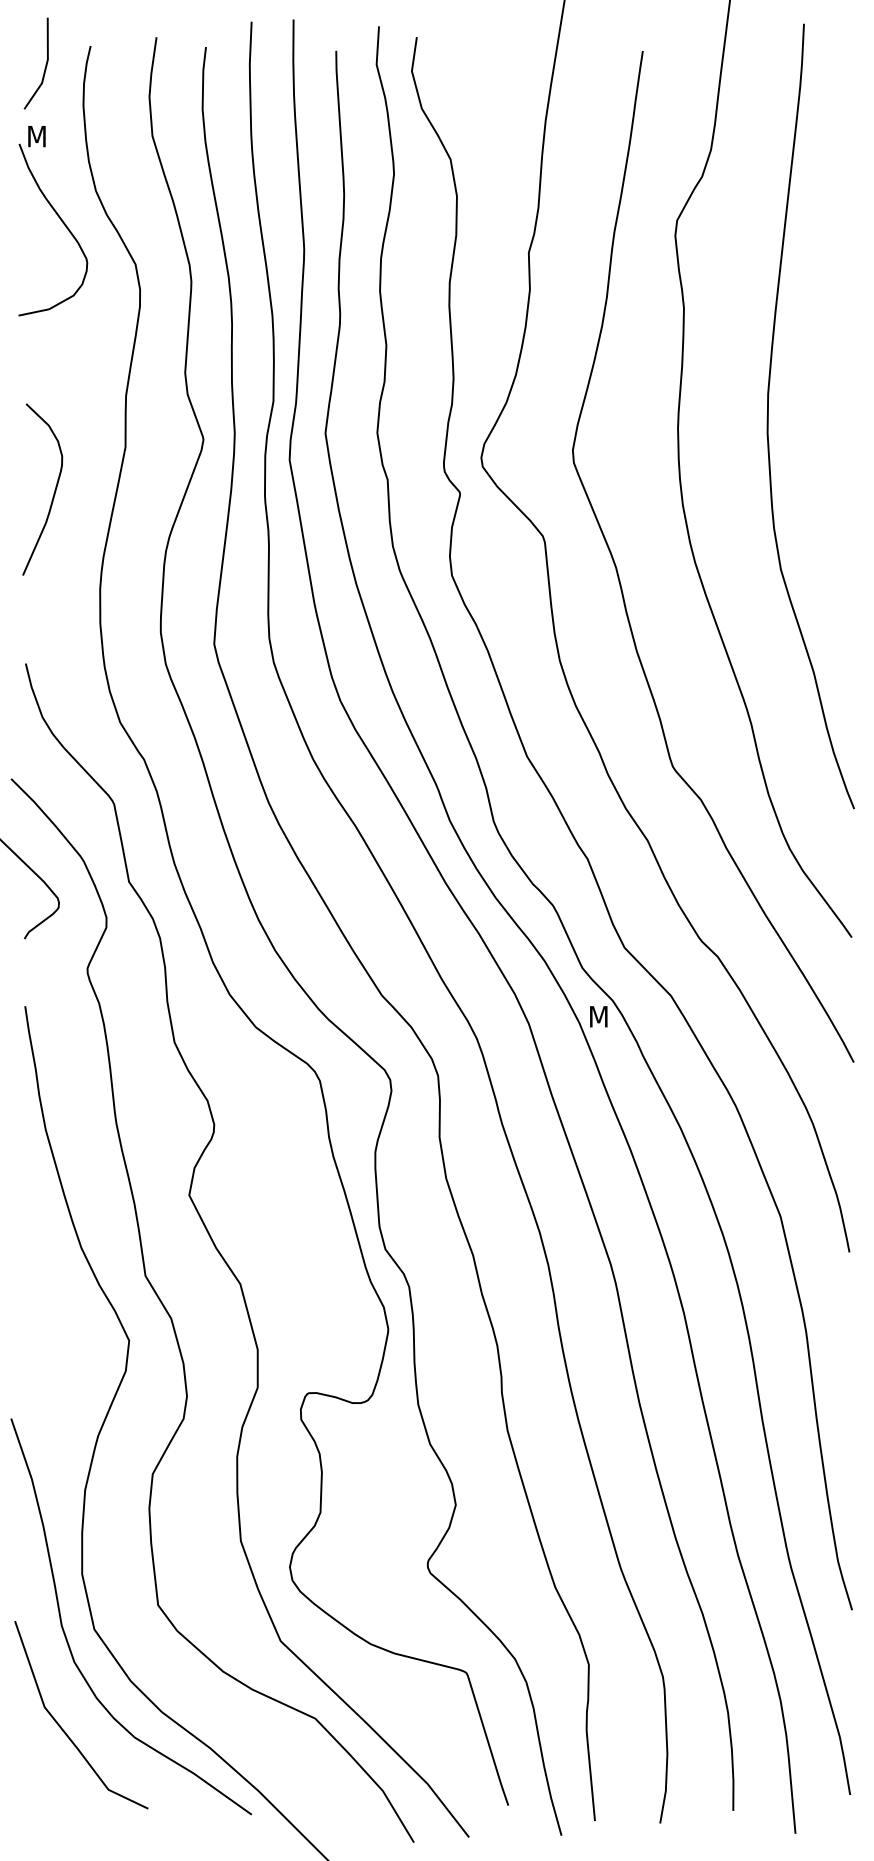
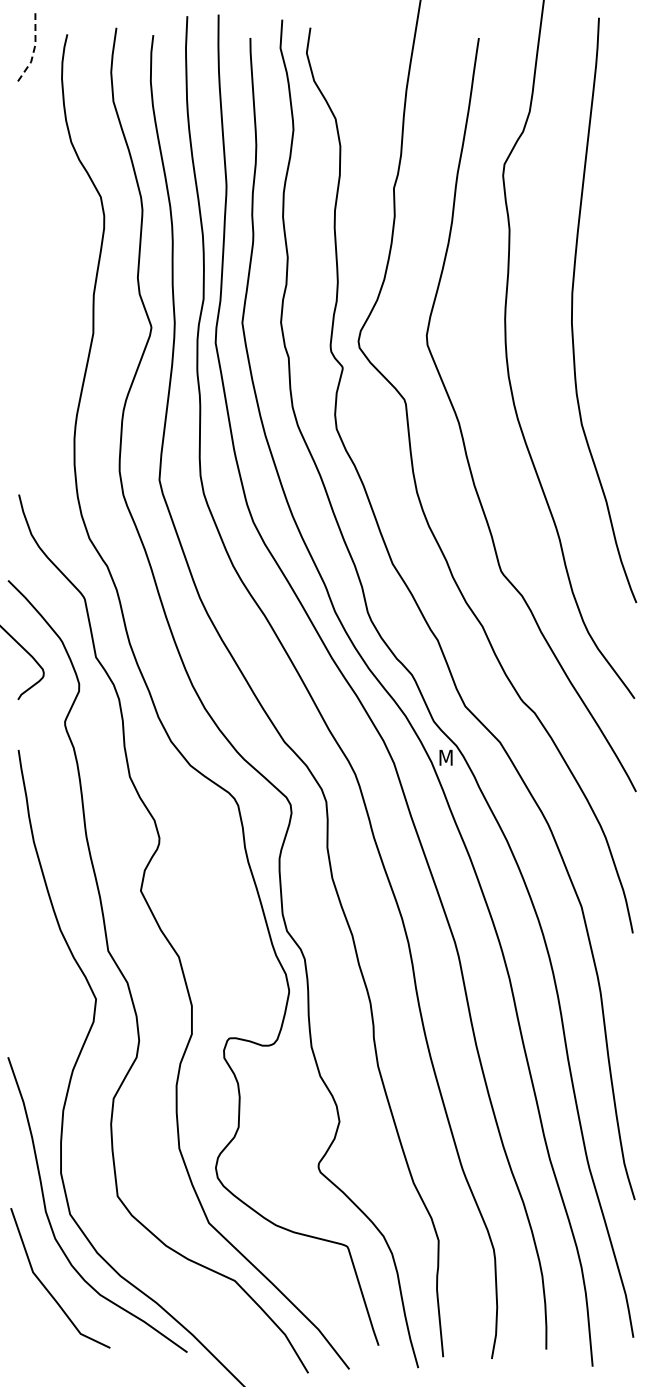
line: (46, 66) -> (34, 49), solid -> dashed
part: (53, 220) -> (39, 164), removed
curve: (53, 493) -> (39, 367), removed

